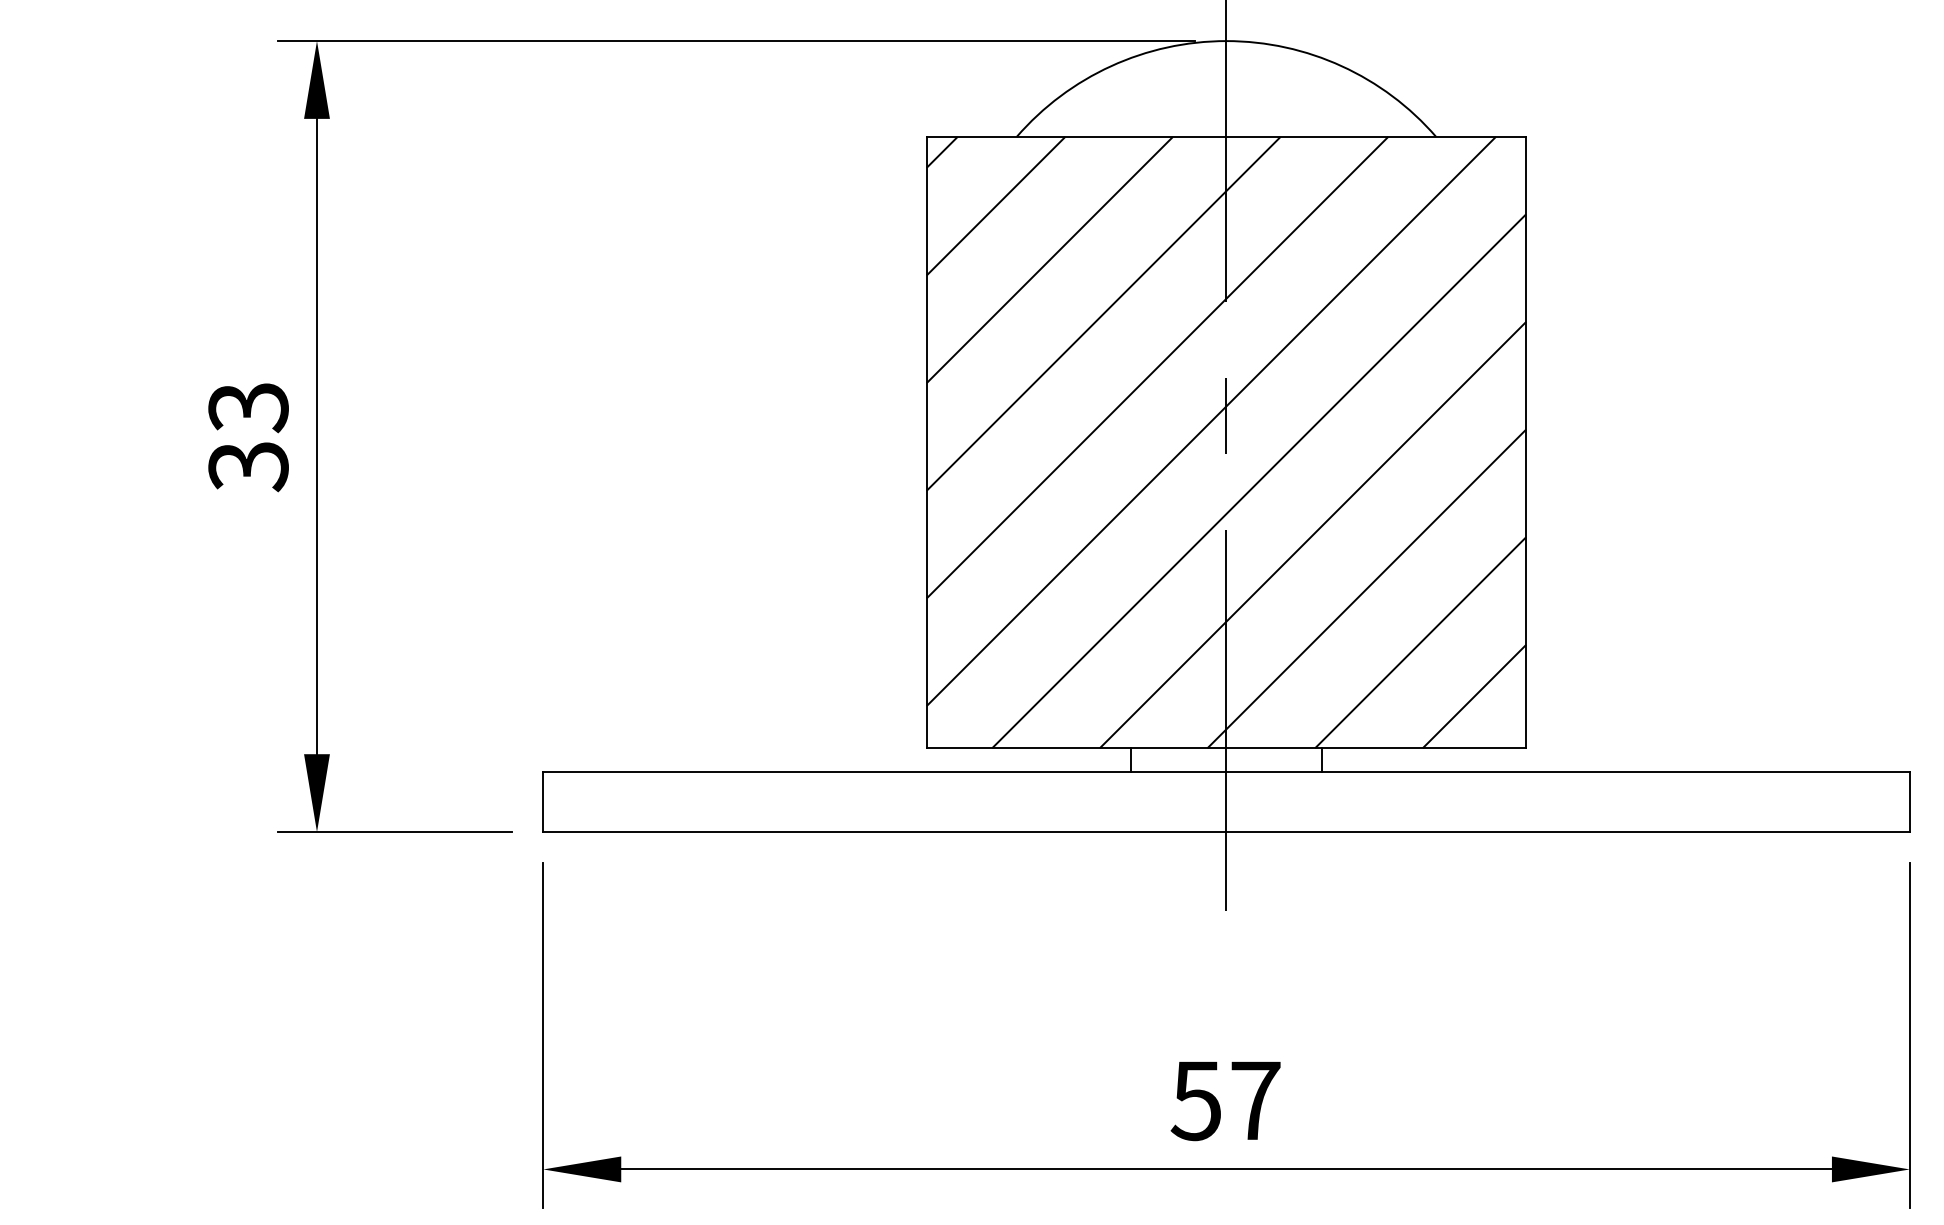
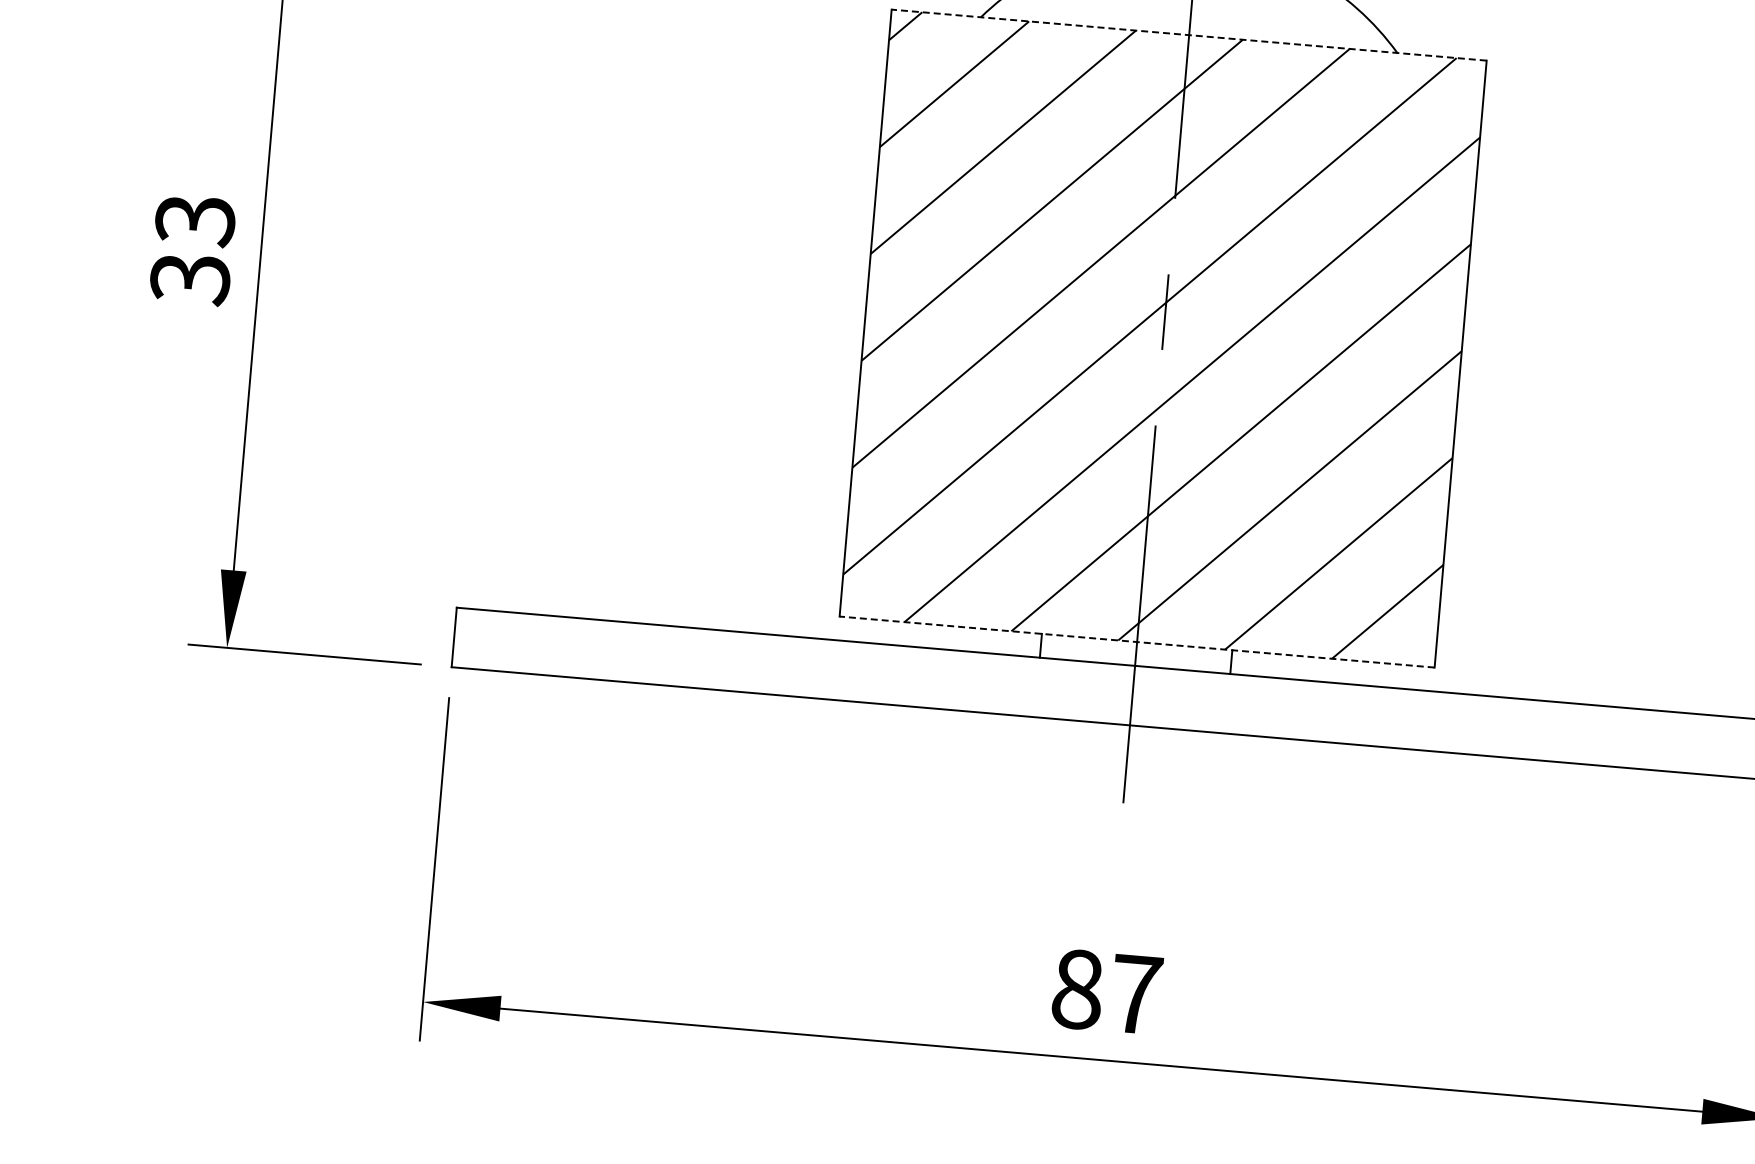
line: (1226, 136) -> (1189, 34), solid -> dashed
line: (1226, 748) -> (1137, 642), solid -> dashed
text: (1195, 1100) -> (1076, 989), 57 -> 87

